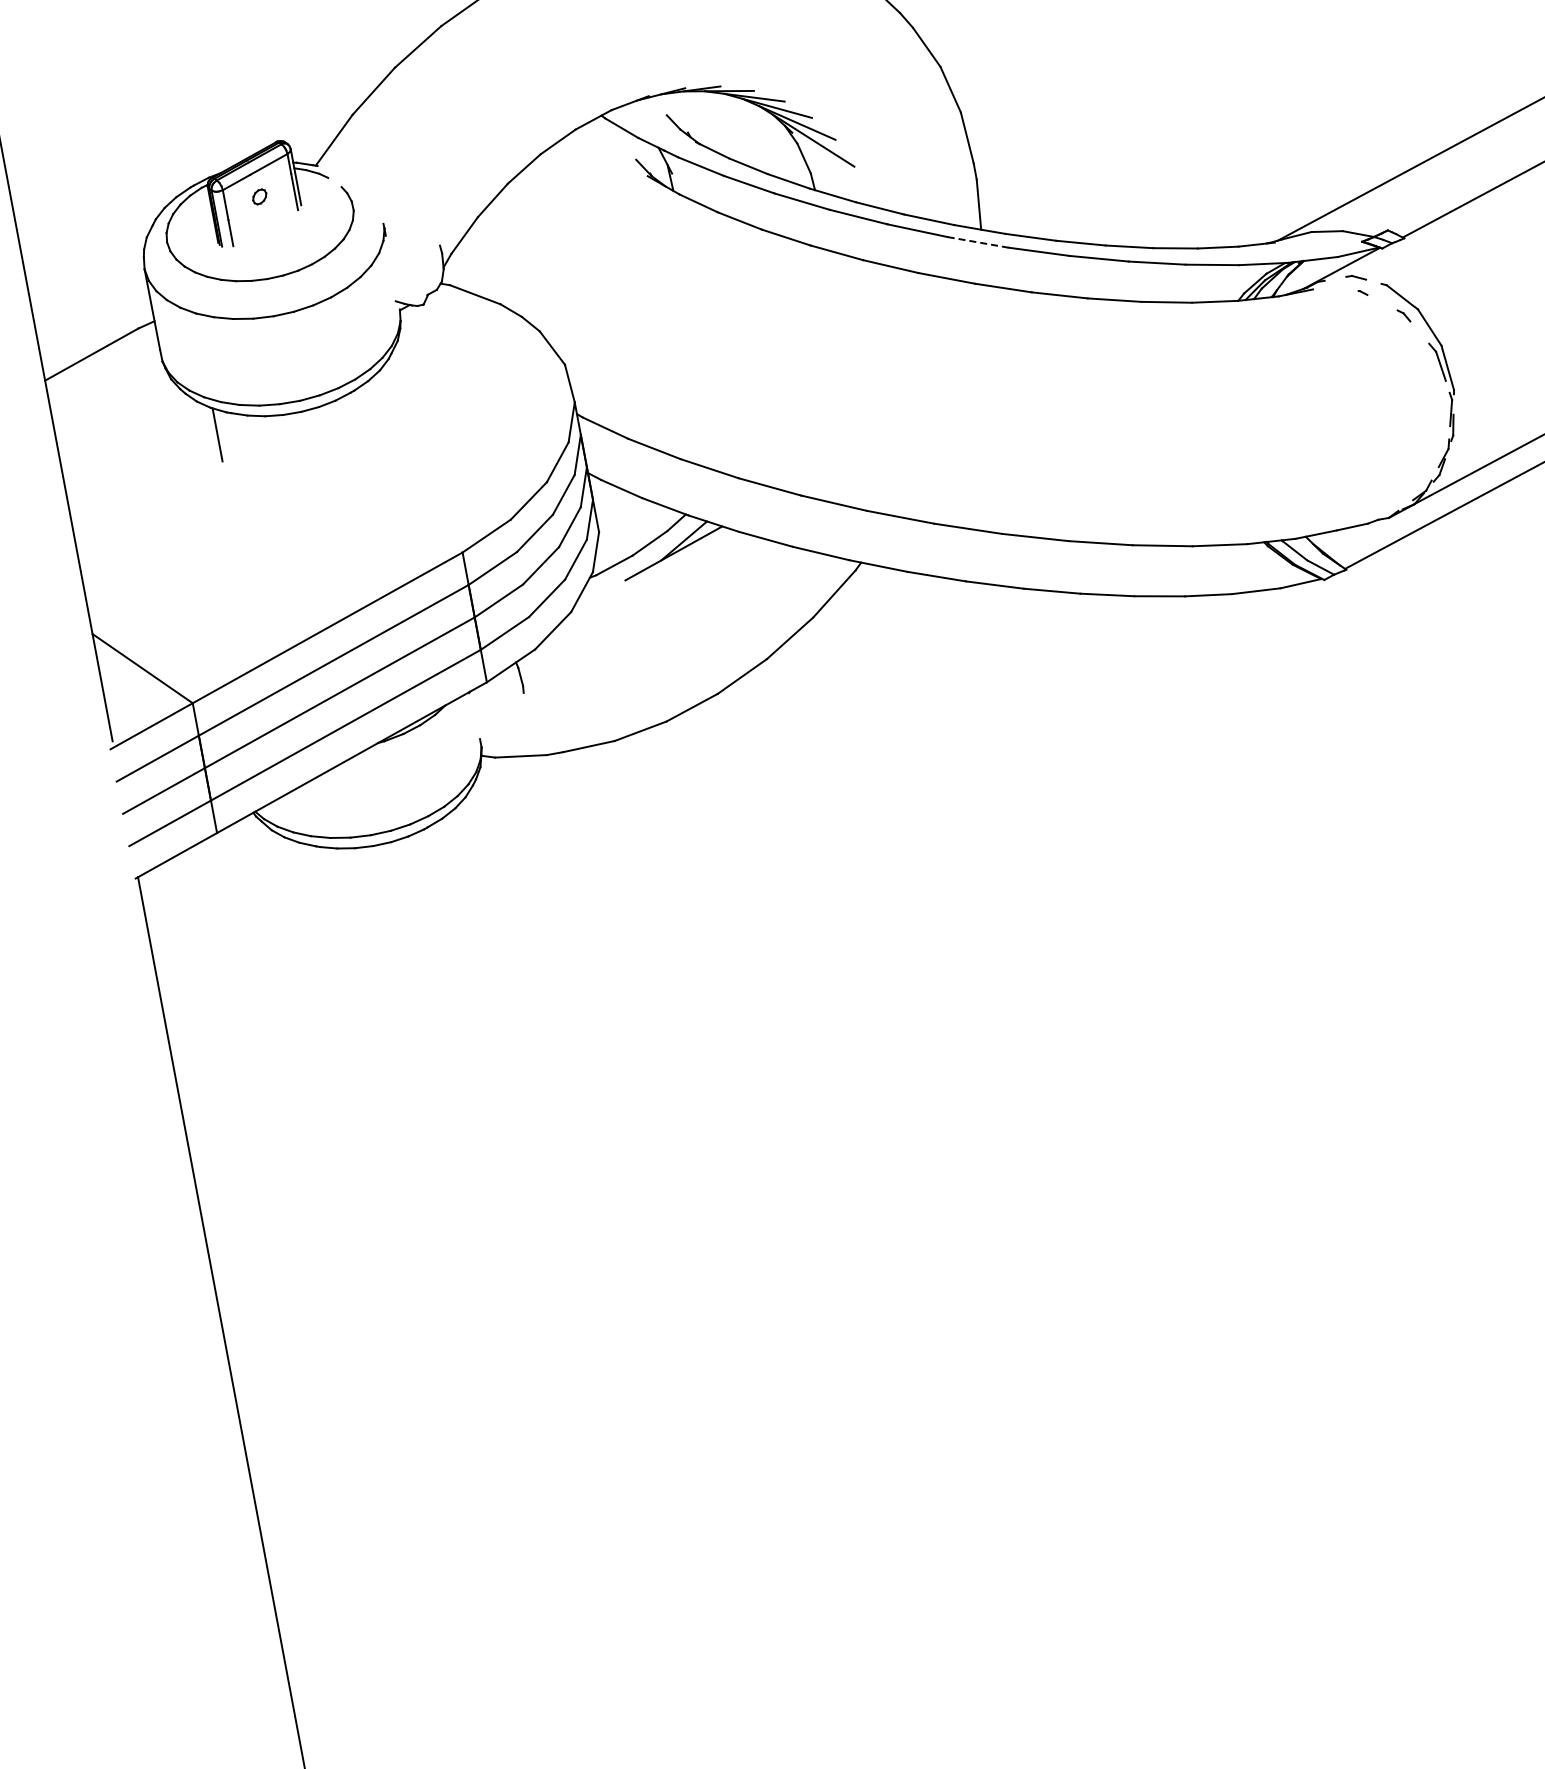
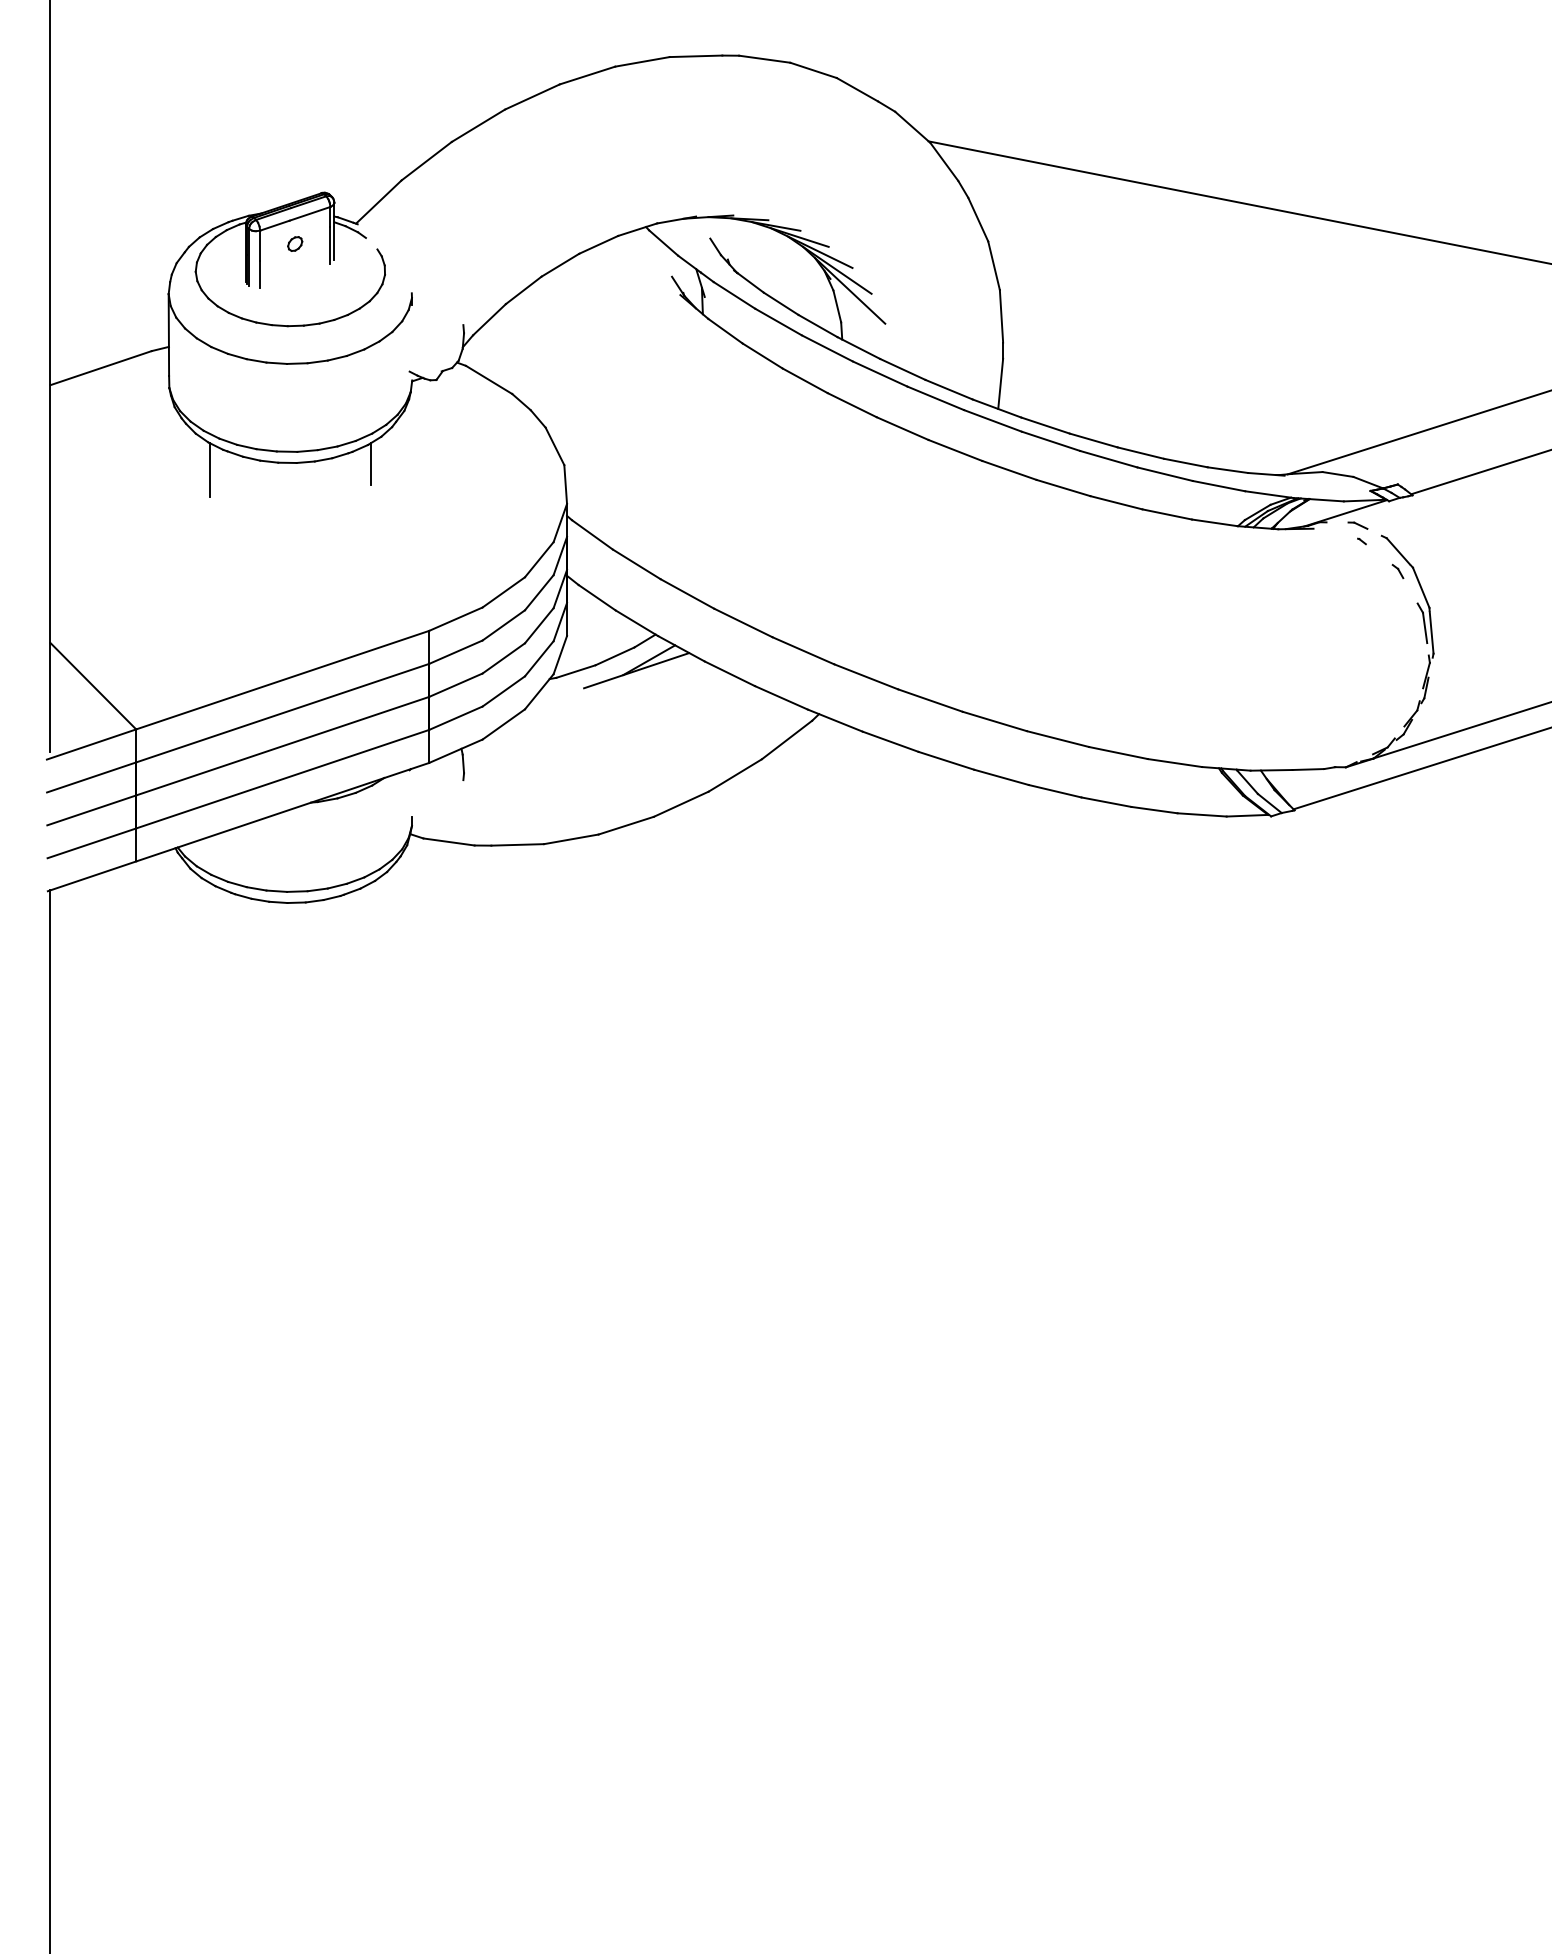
line: (977, 242) -> (992, 420), dashed -> solid
line: (374, 398) -> (370, 463), added

